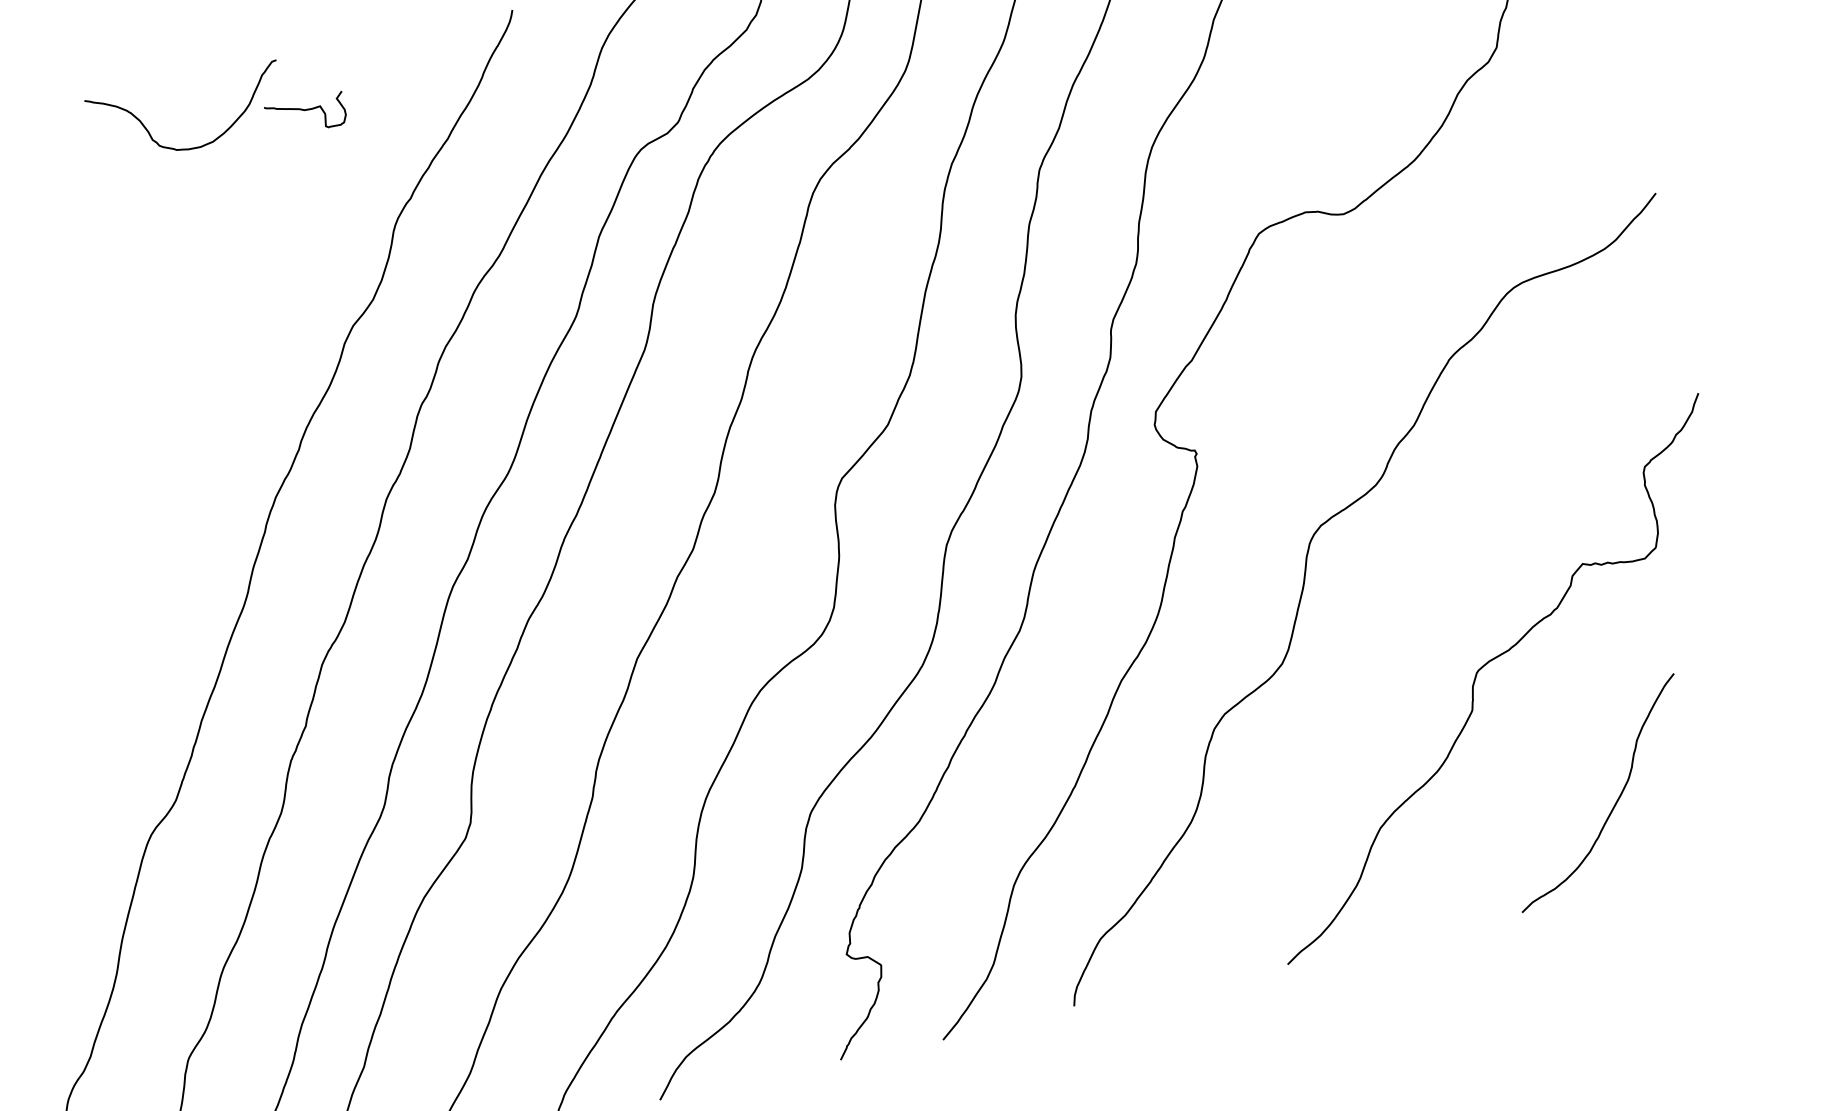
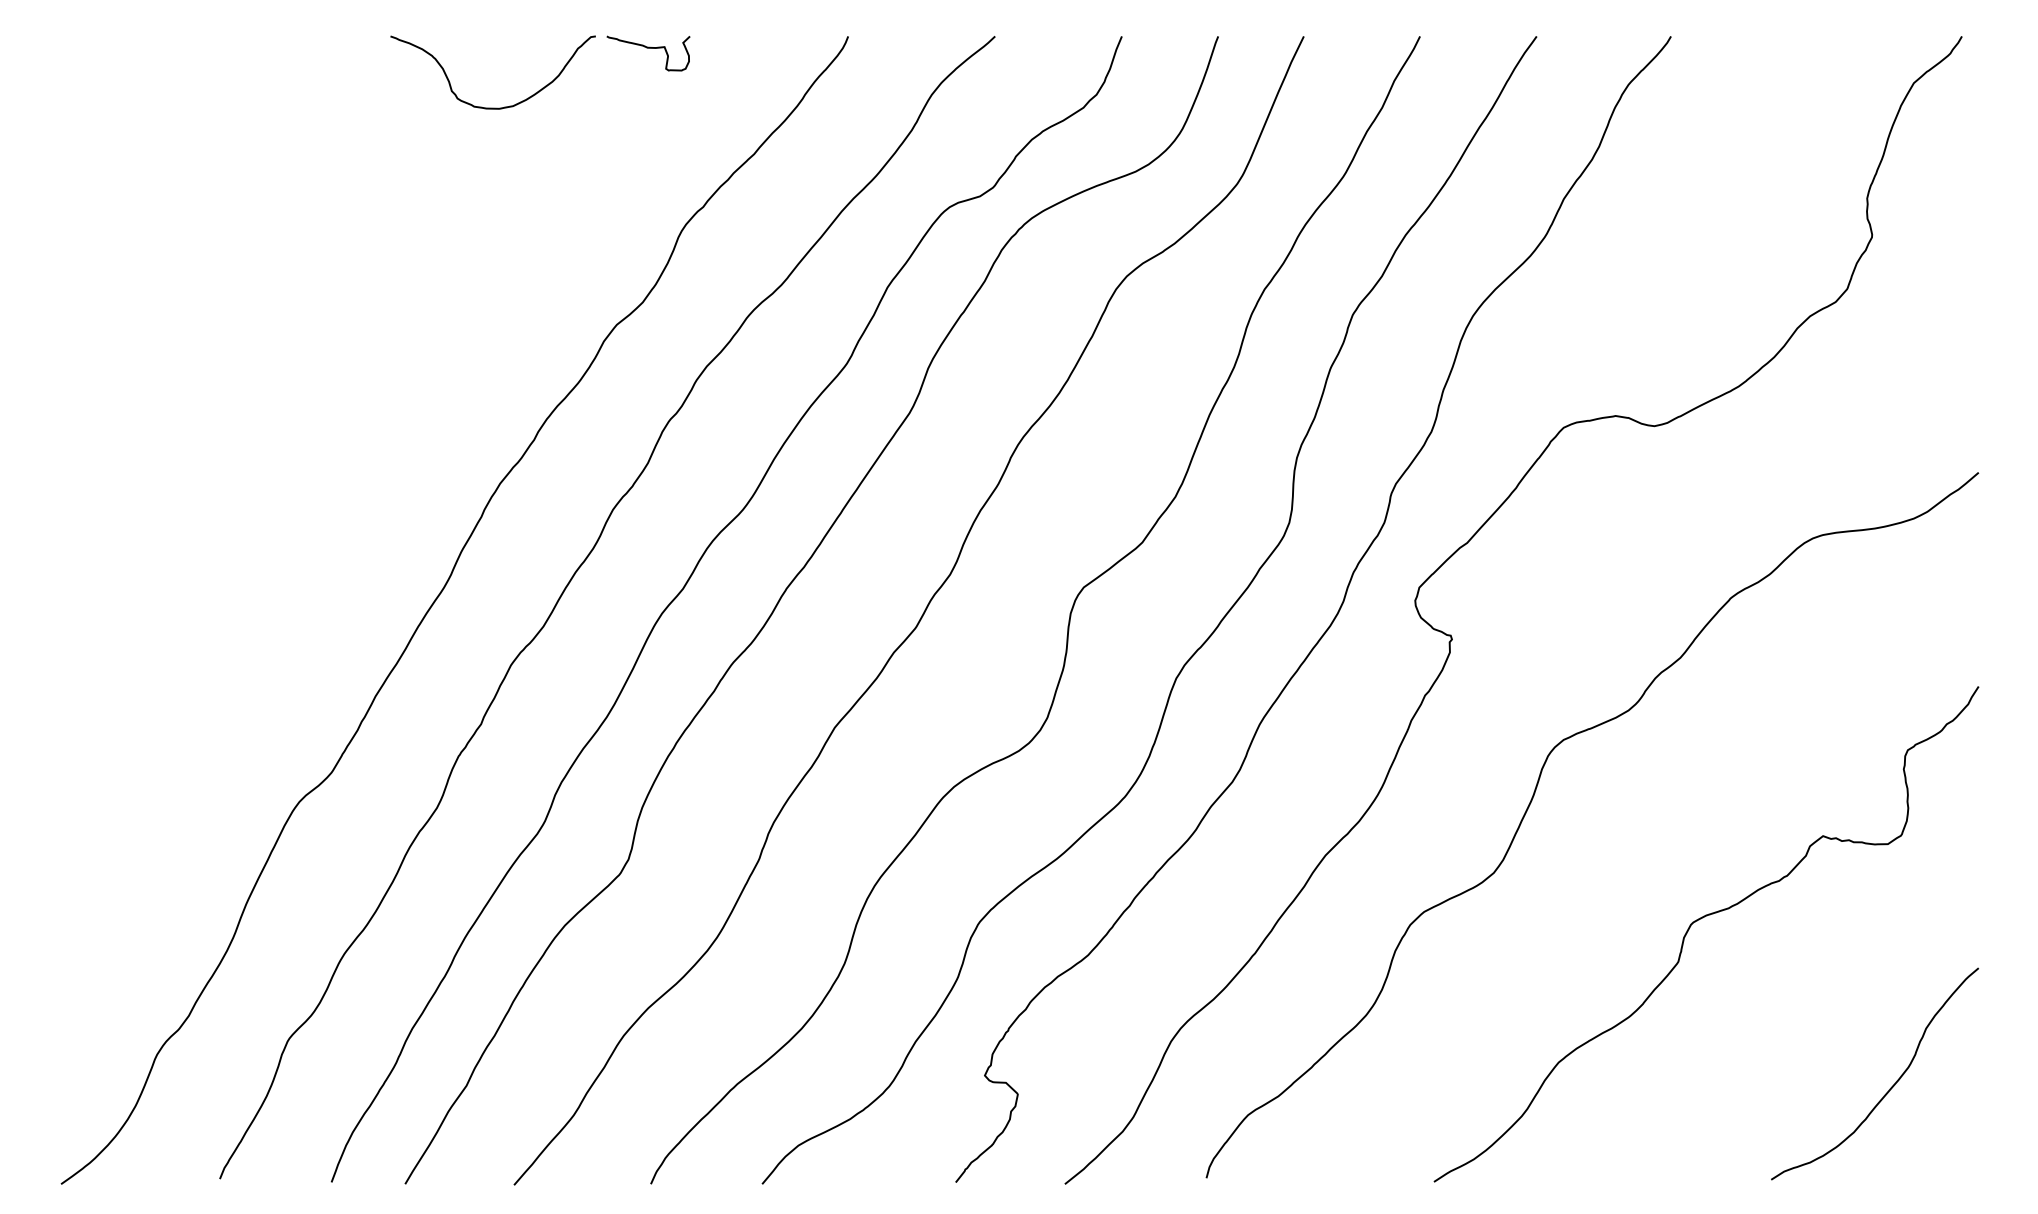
curve: (305, 110) -> (648, 48), moved
curve: (1614, 803) -> (1889, 1088), moved

